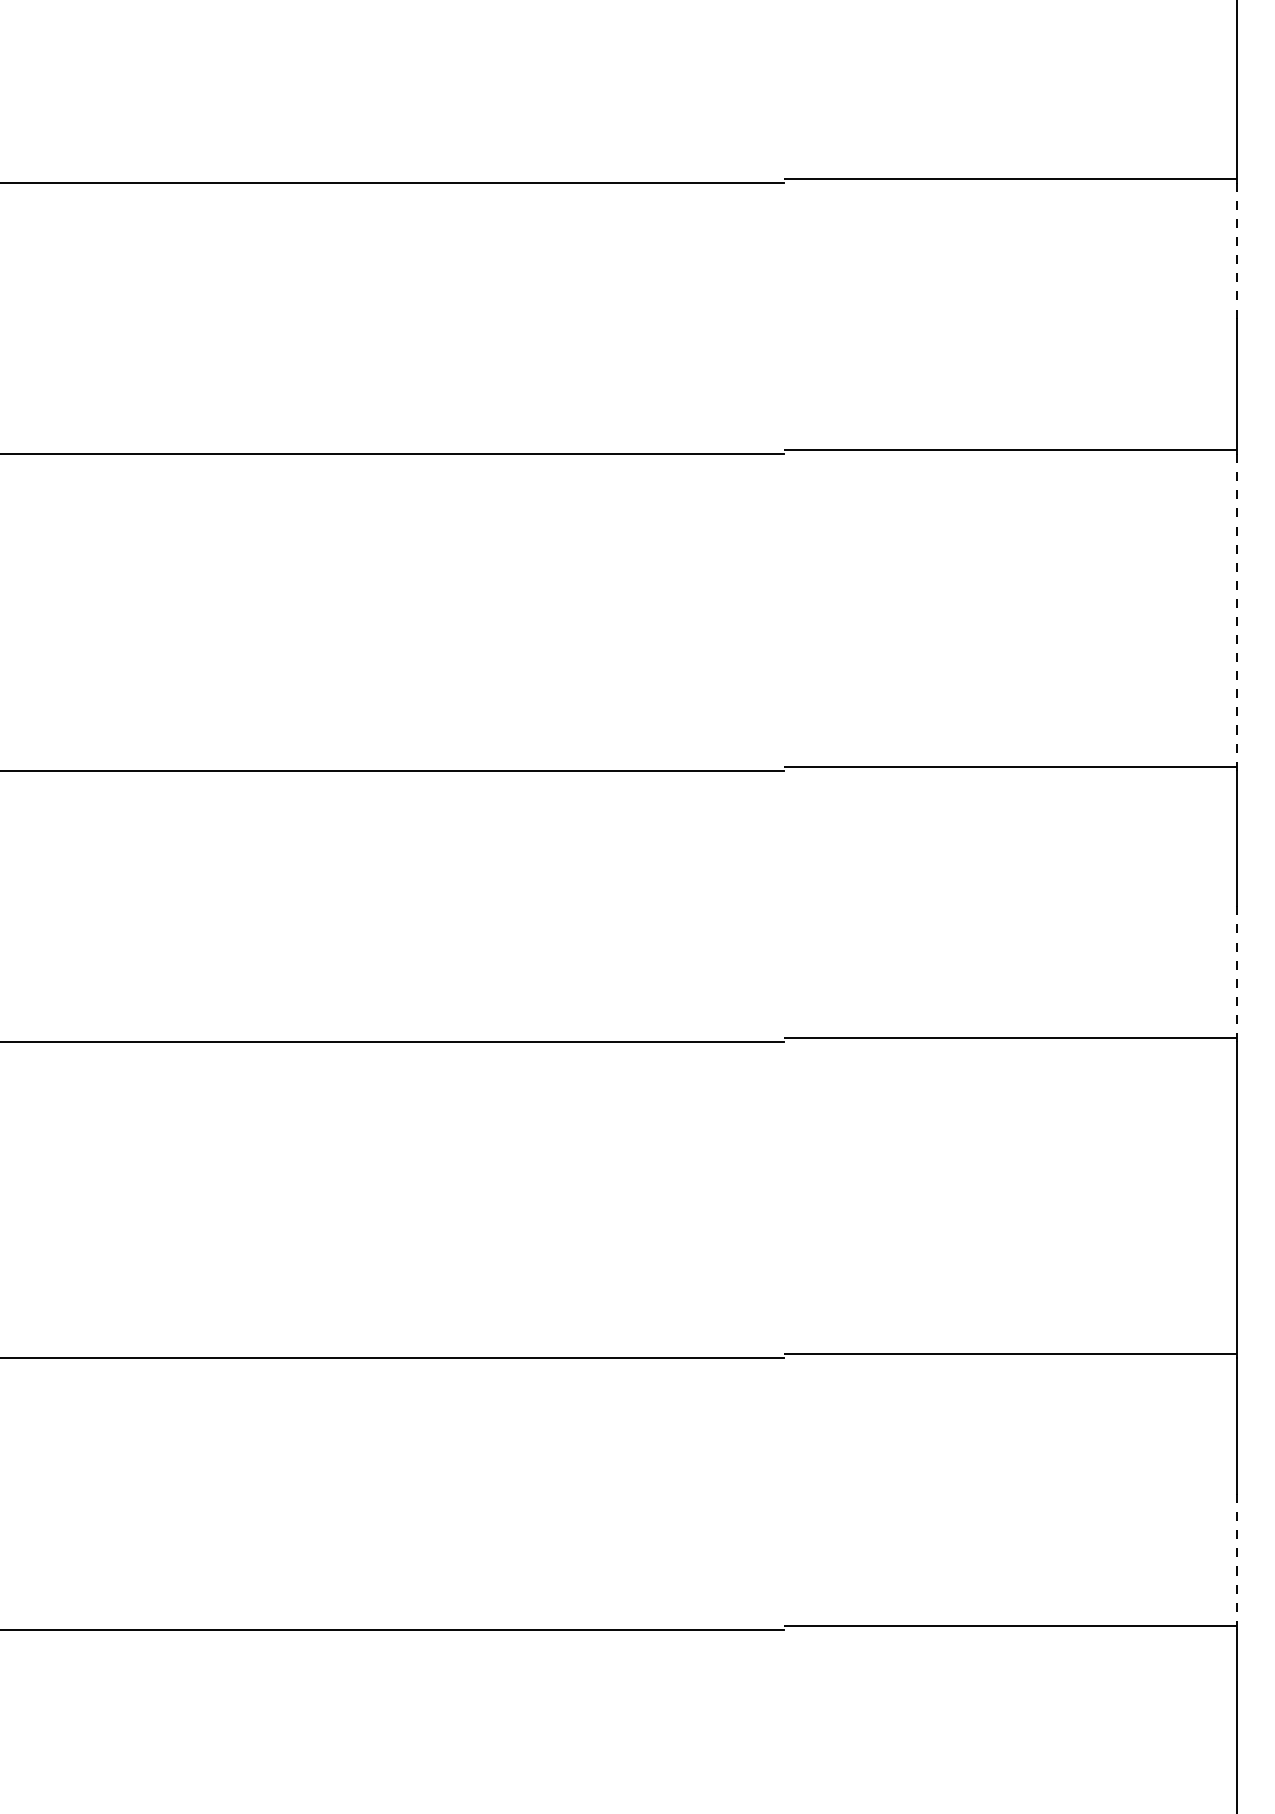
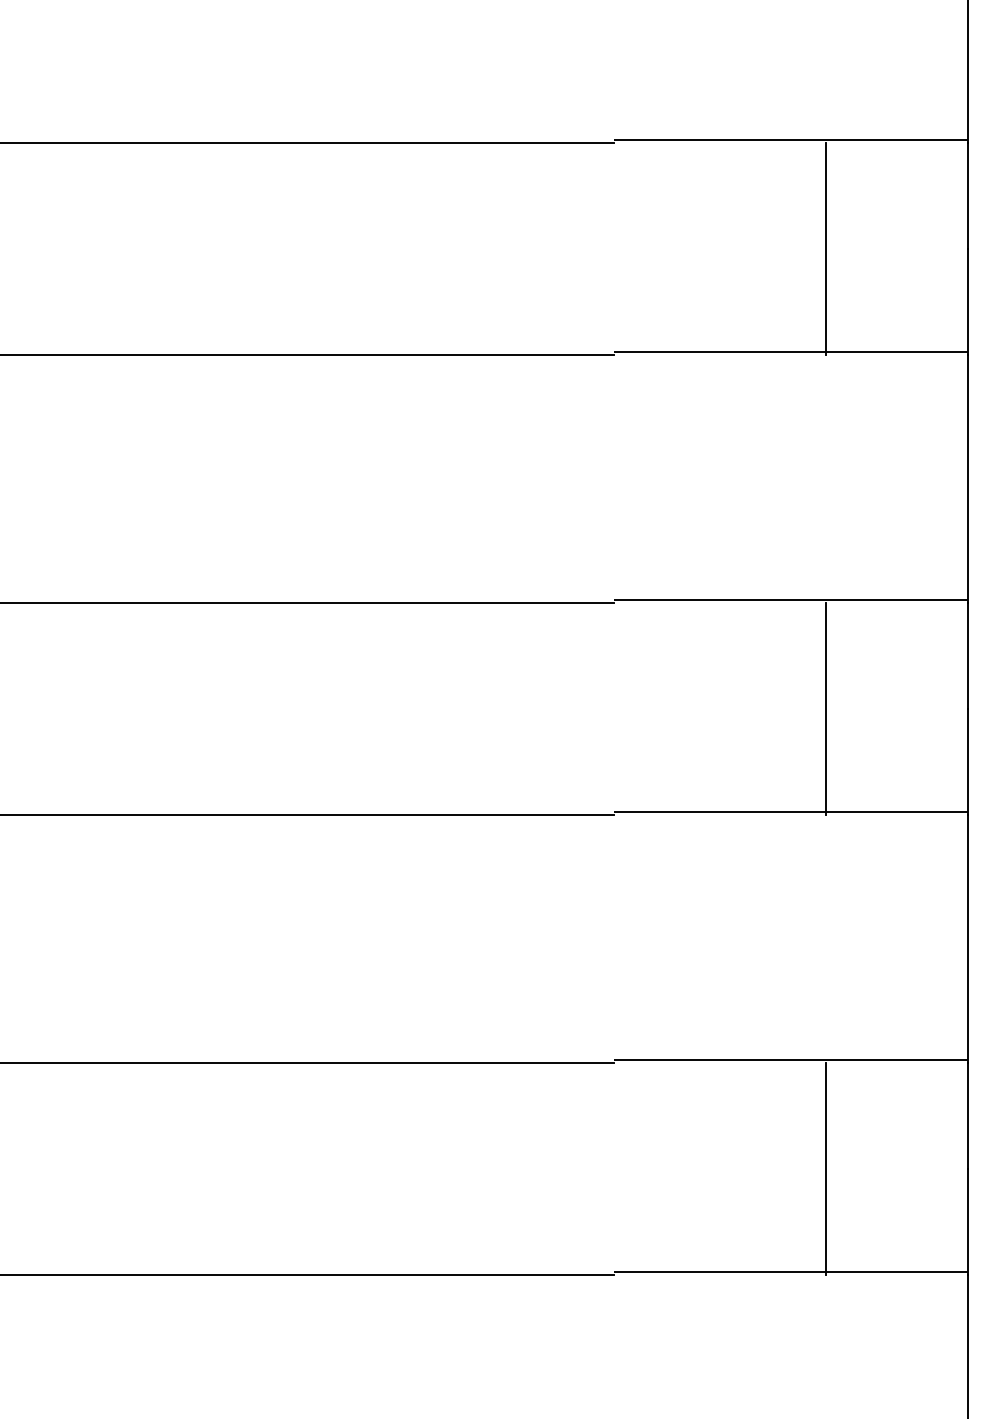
line: (1236, 250) -> (967, 195), dashed -> solid
line: (1055, 318) -> (826, 248), added
line: (1236, 611) -> (967, 478), dashed -> solid
line: (1055, 905) -> (826, 708), added
line: (1236, 974) -> (967, 762), dashed -> solid
line: (1055, 1493) -> (826, 1168), added
line: (1236, 1561) -> (967, 1221), dashed -> solid

